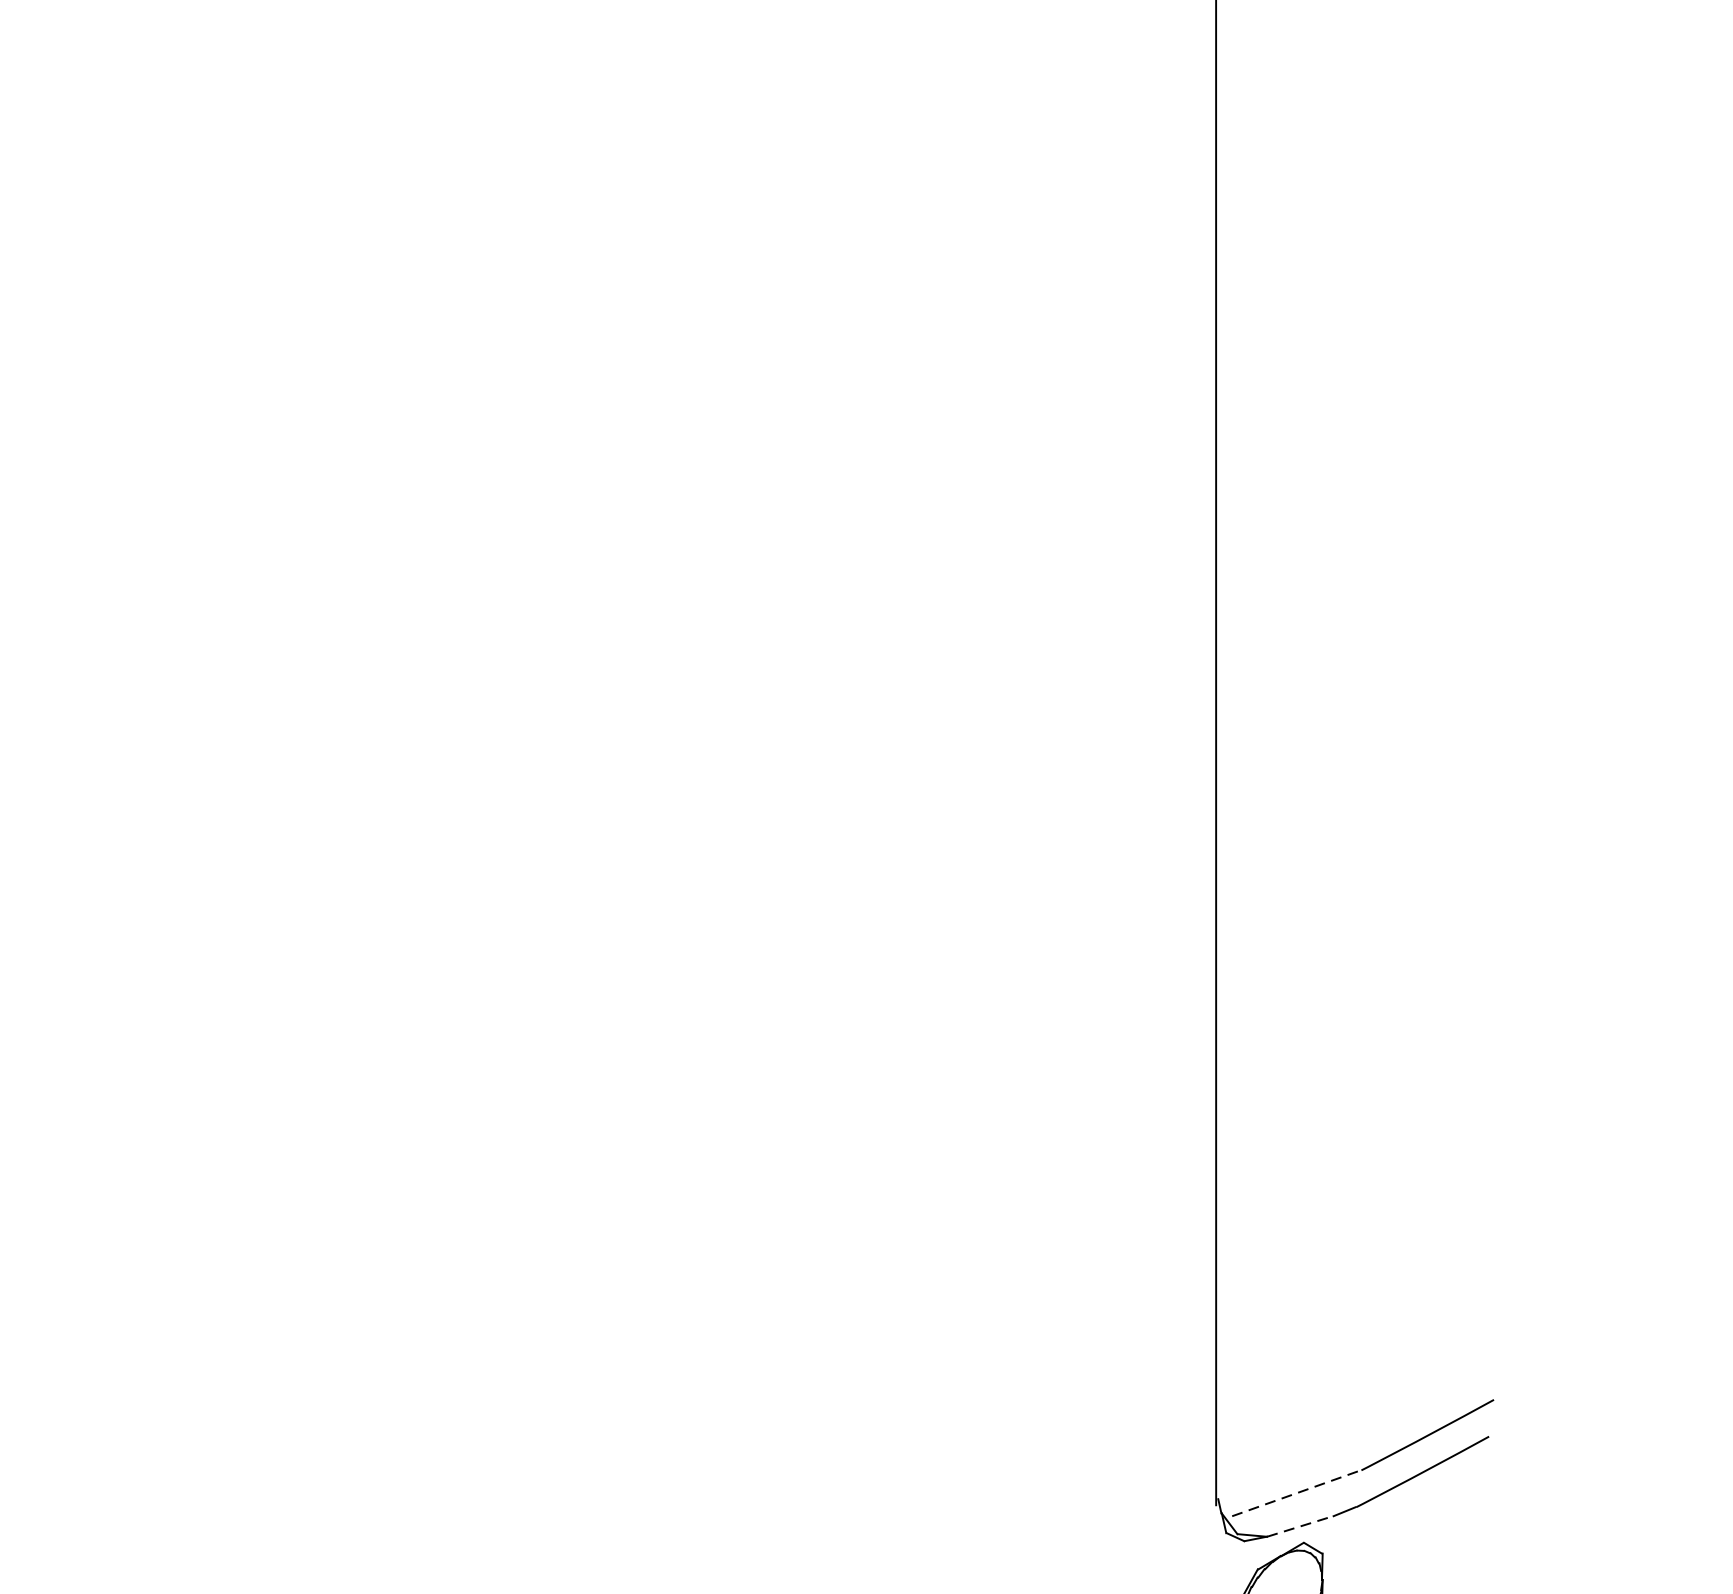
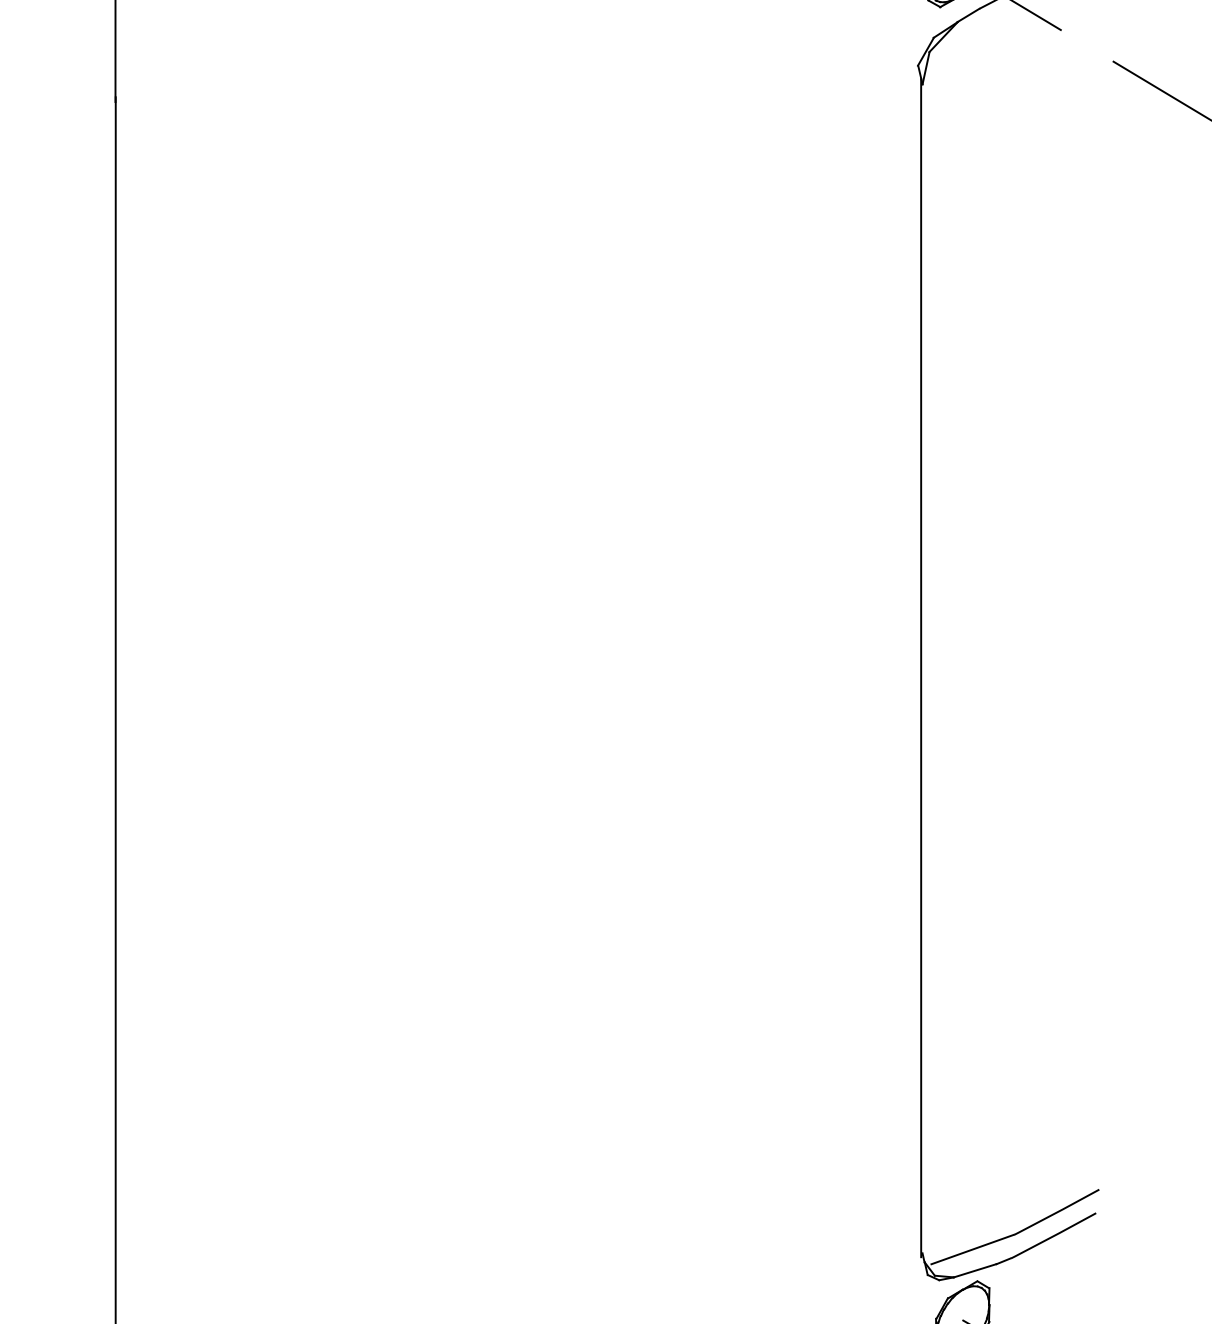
line: (1296, 1493) -> (972, 1249), dashed -> solid
line: (1300, 1526) -> (975, 1270), dashed -> solid

